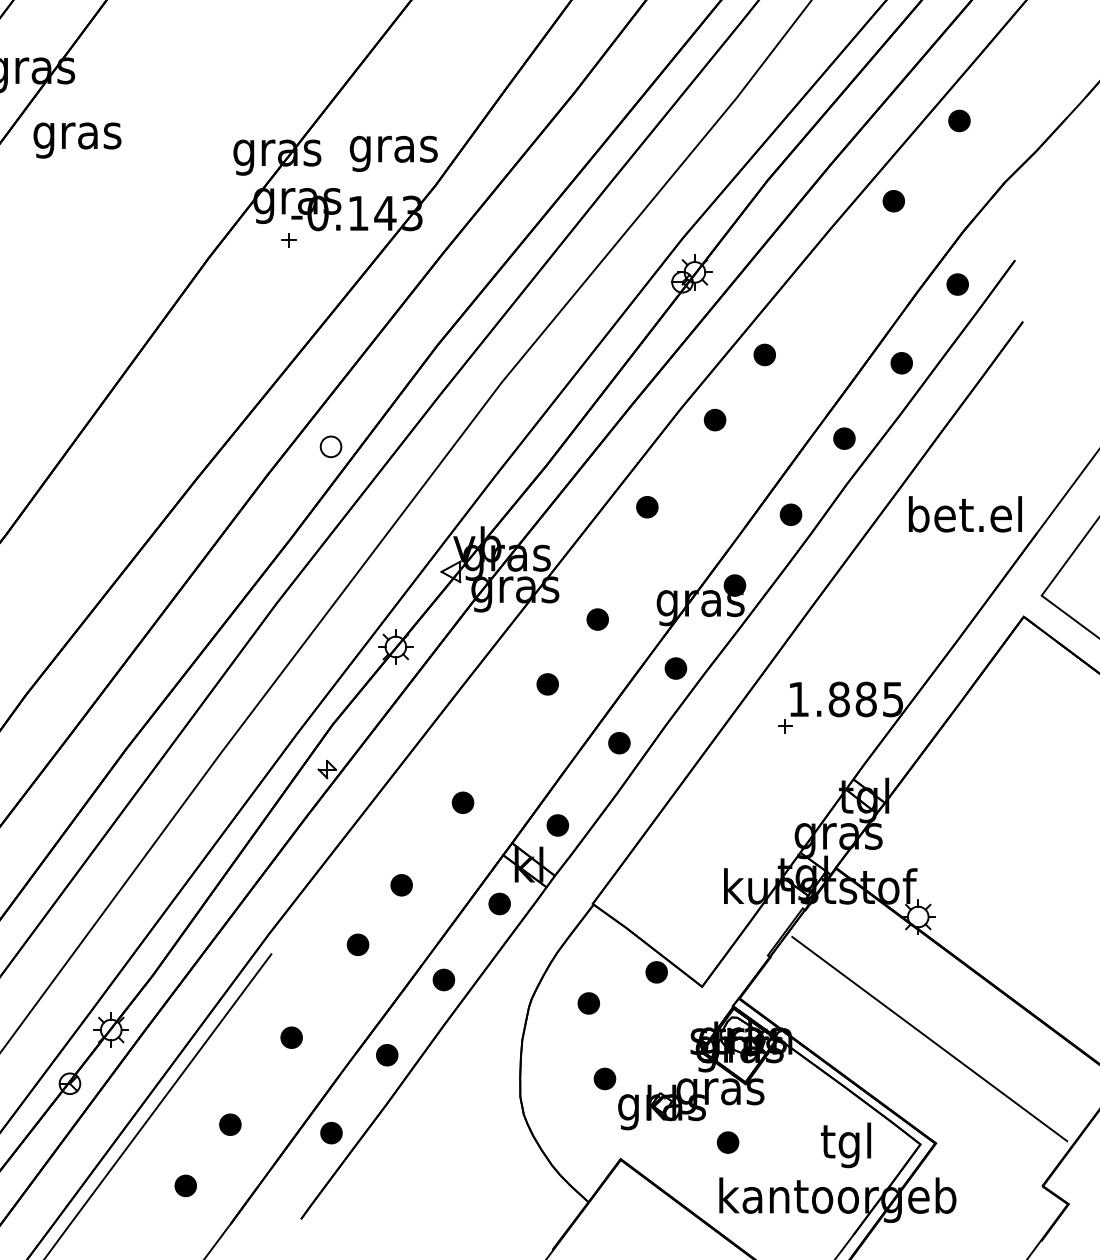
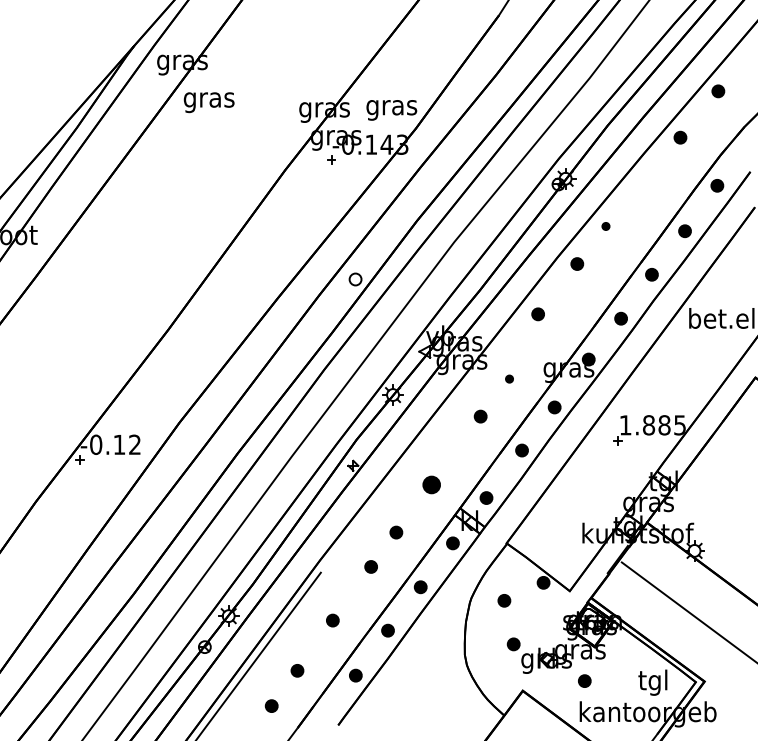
part: (763, 355) -> (605, 226), size x0.6
part: (597, 618) -> (509, 378), size x0.6
part: (462, 801) -> (431, 484), size x1.4

